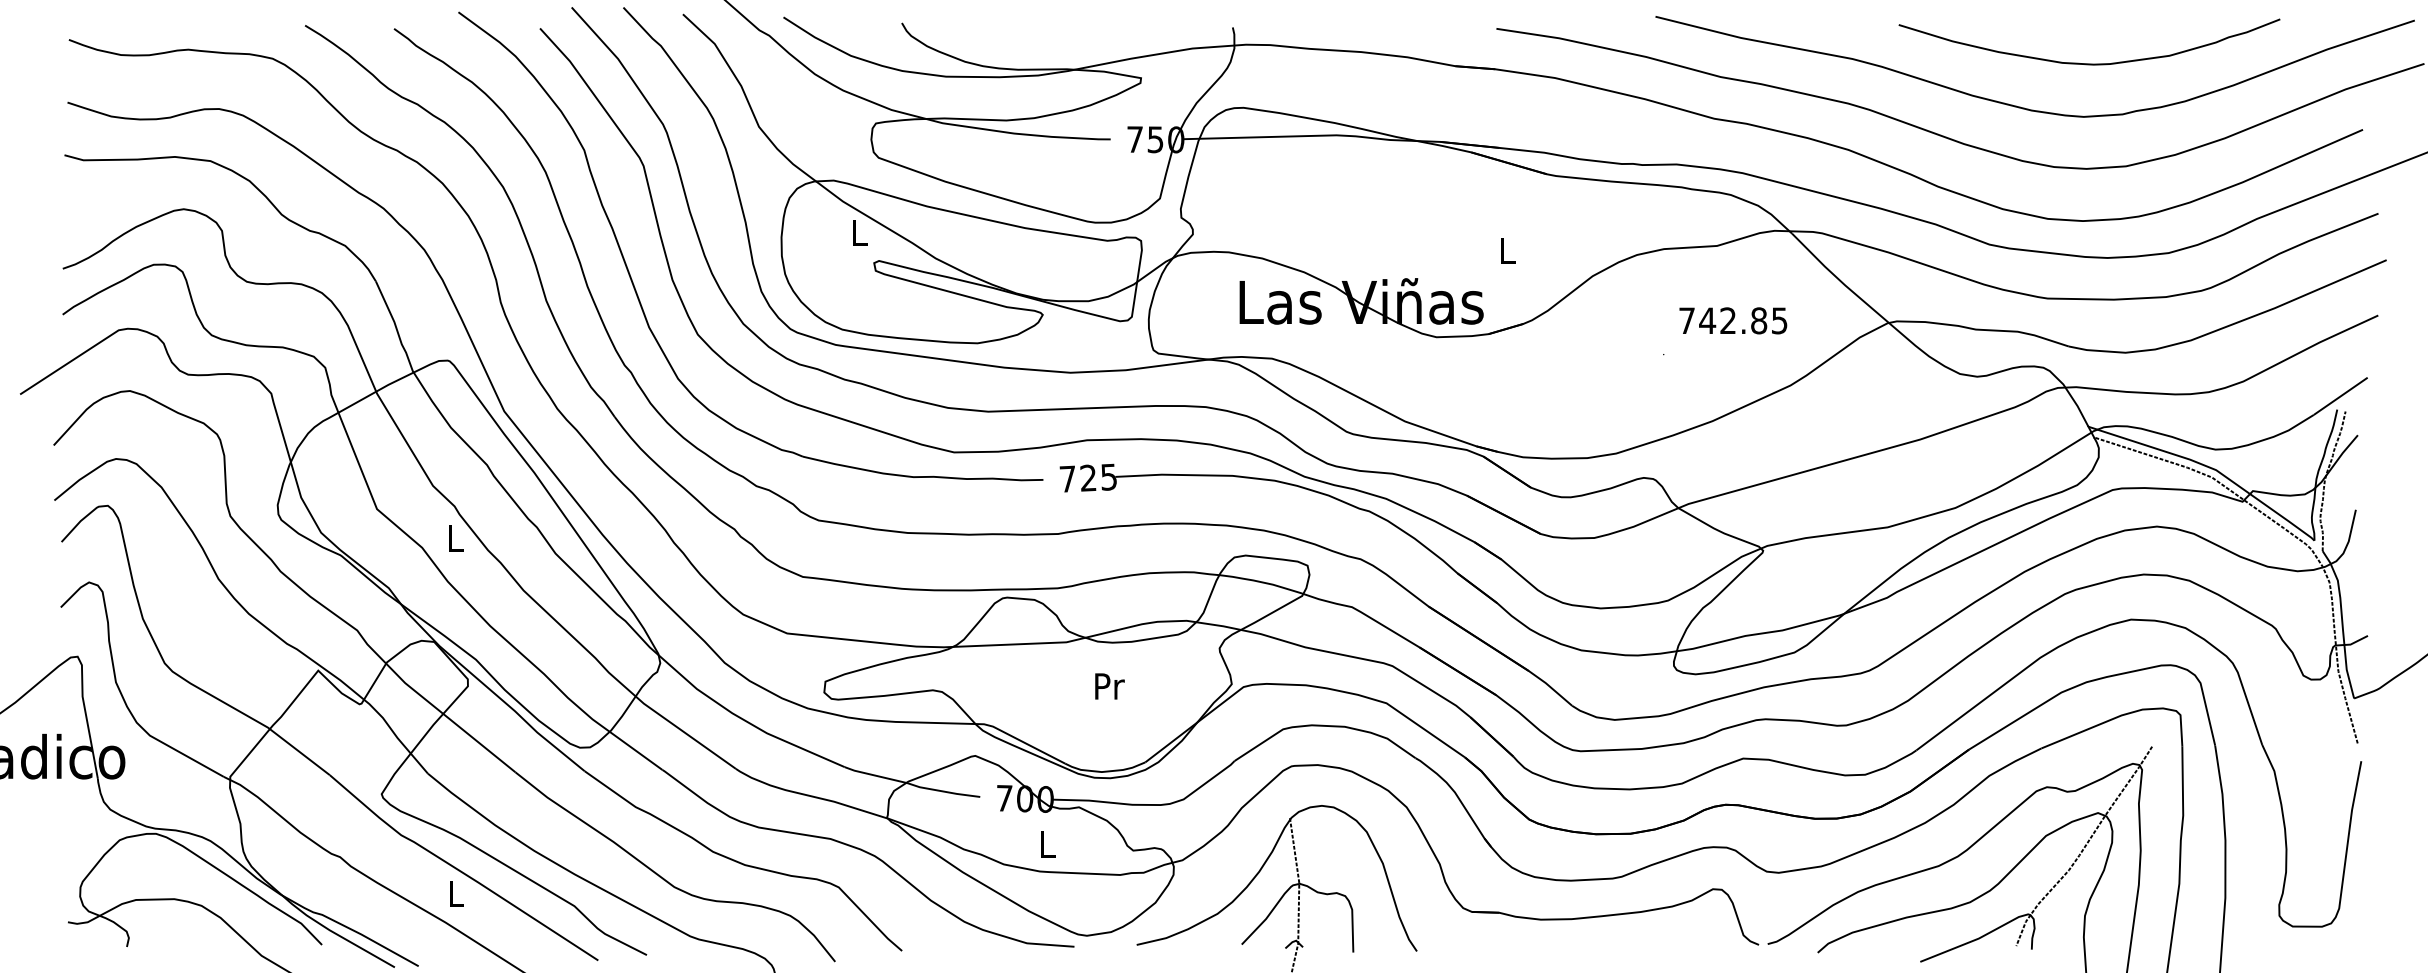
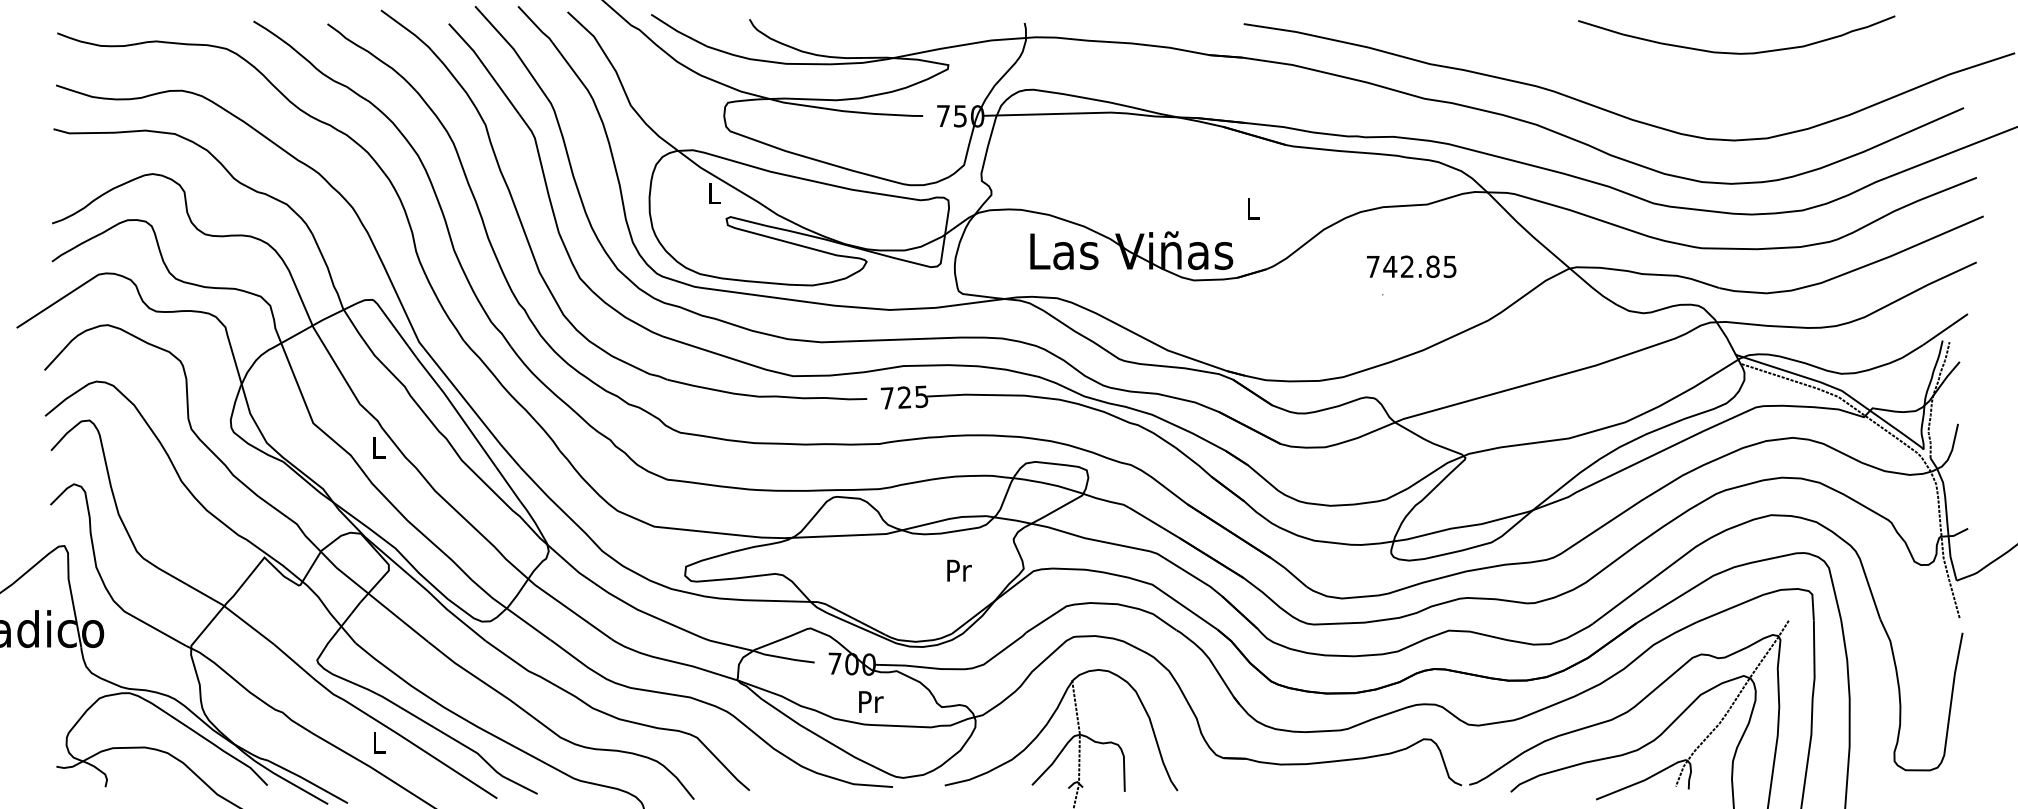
curve: (2025, 107) -> (1683, 89), removed
text: (1733, 320) -> (1411, 266), moved
text: (1109, 686) -> (959, 570), moved
text: (1048, 843) -> (871, 701), L -> Pr

